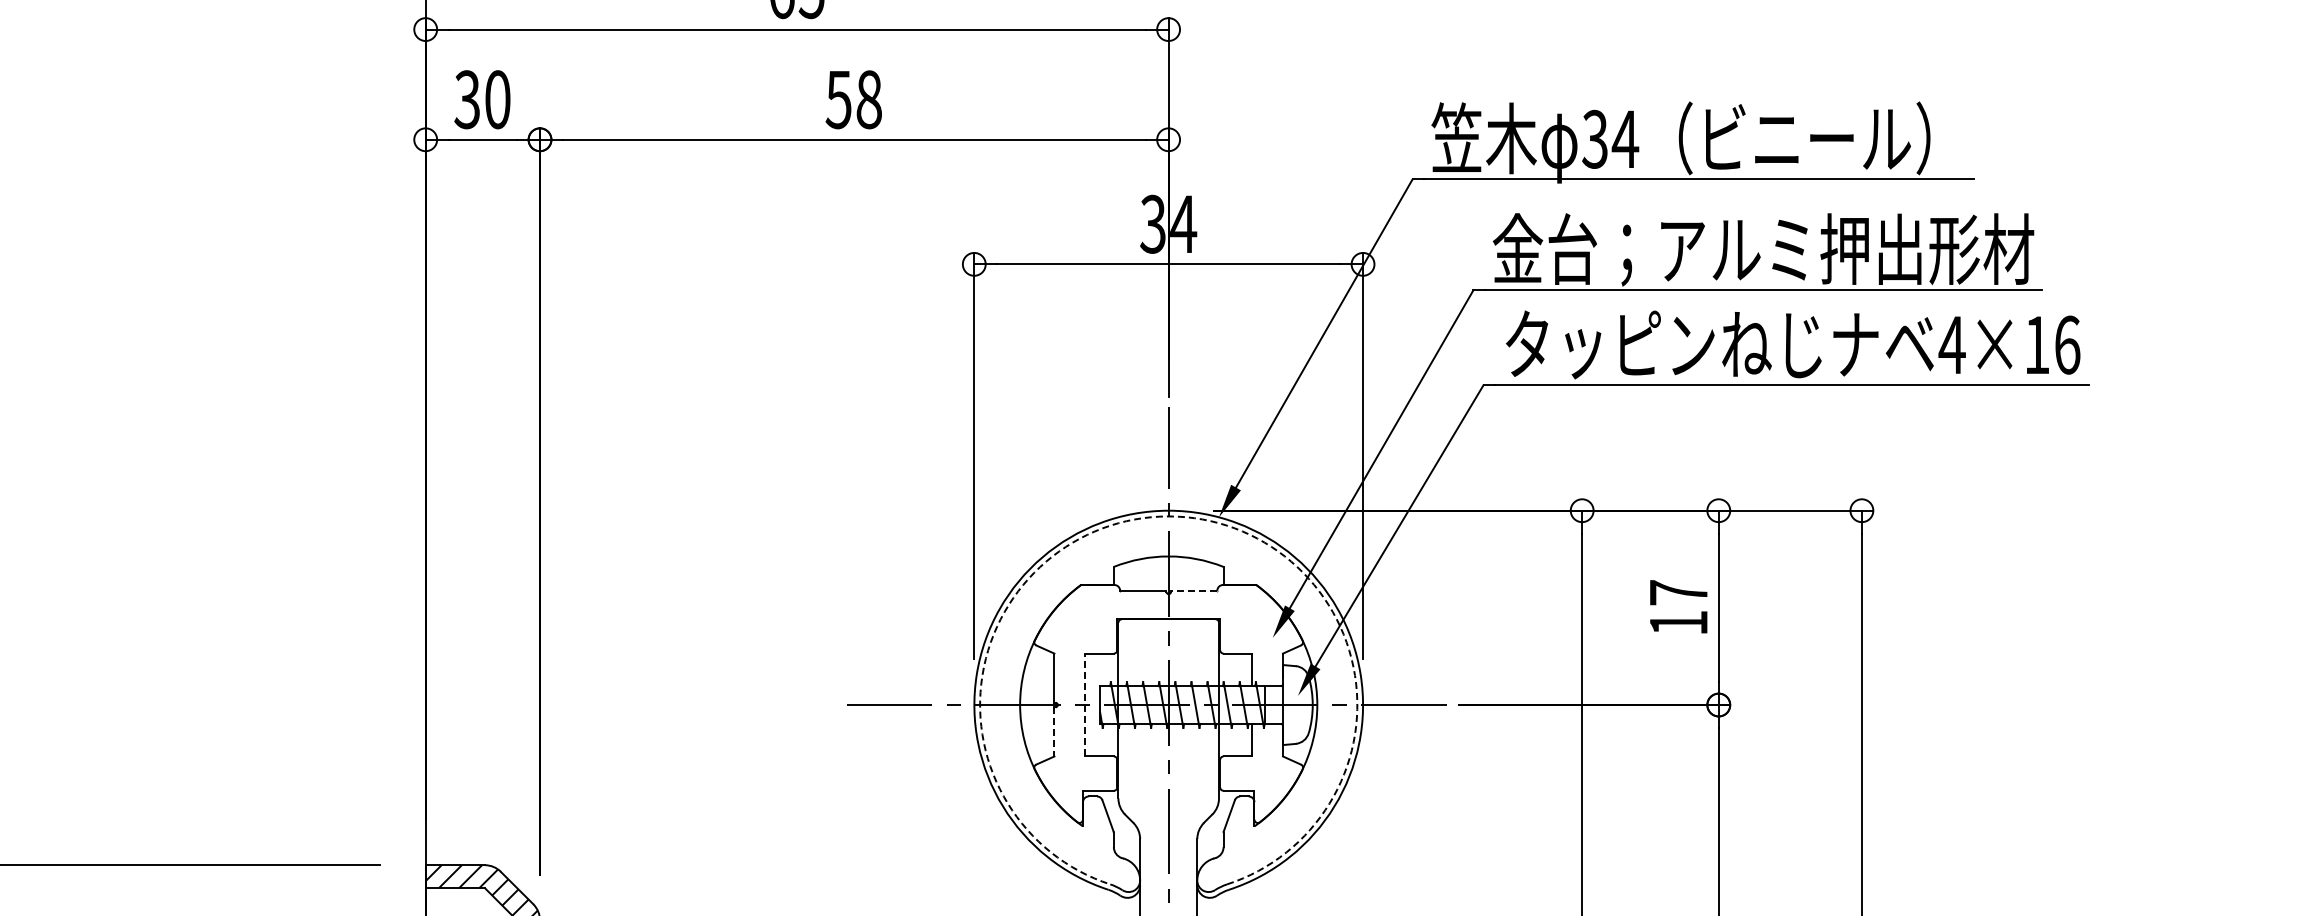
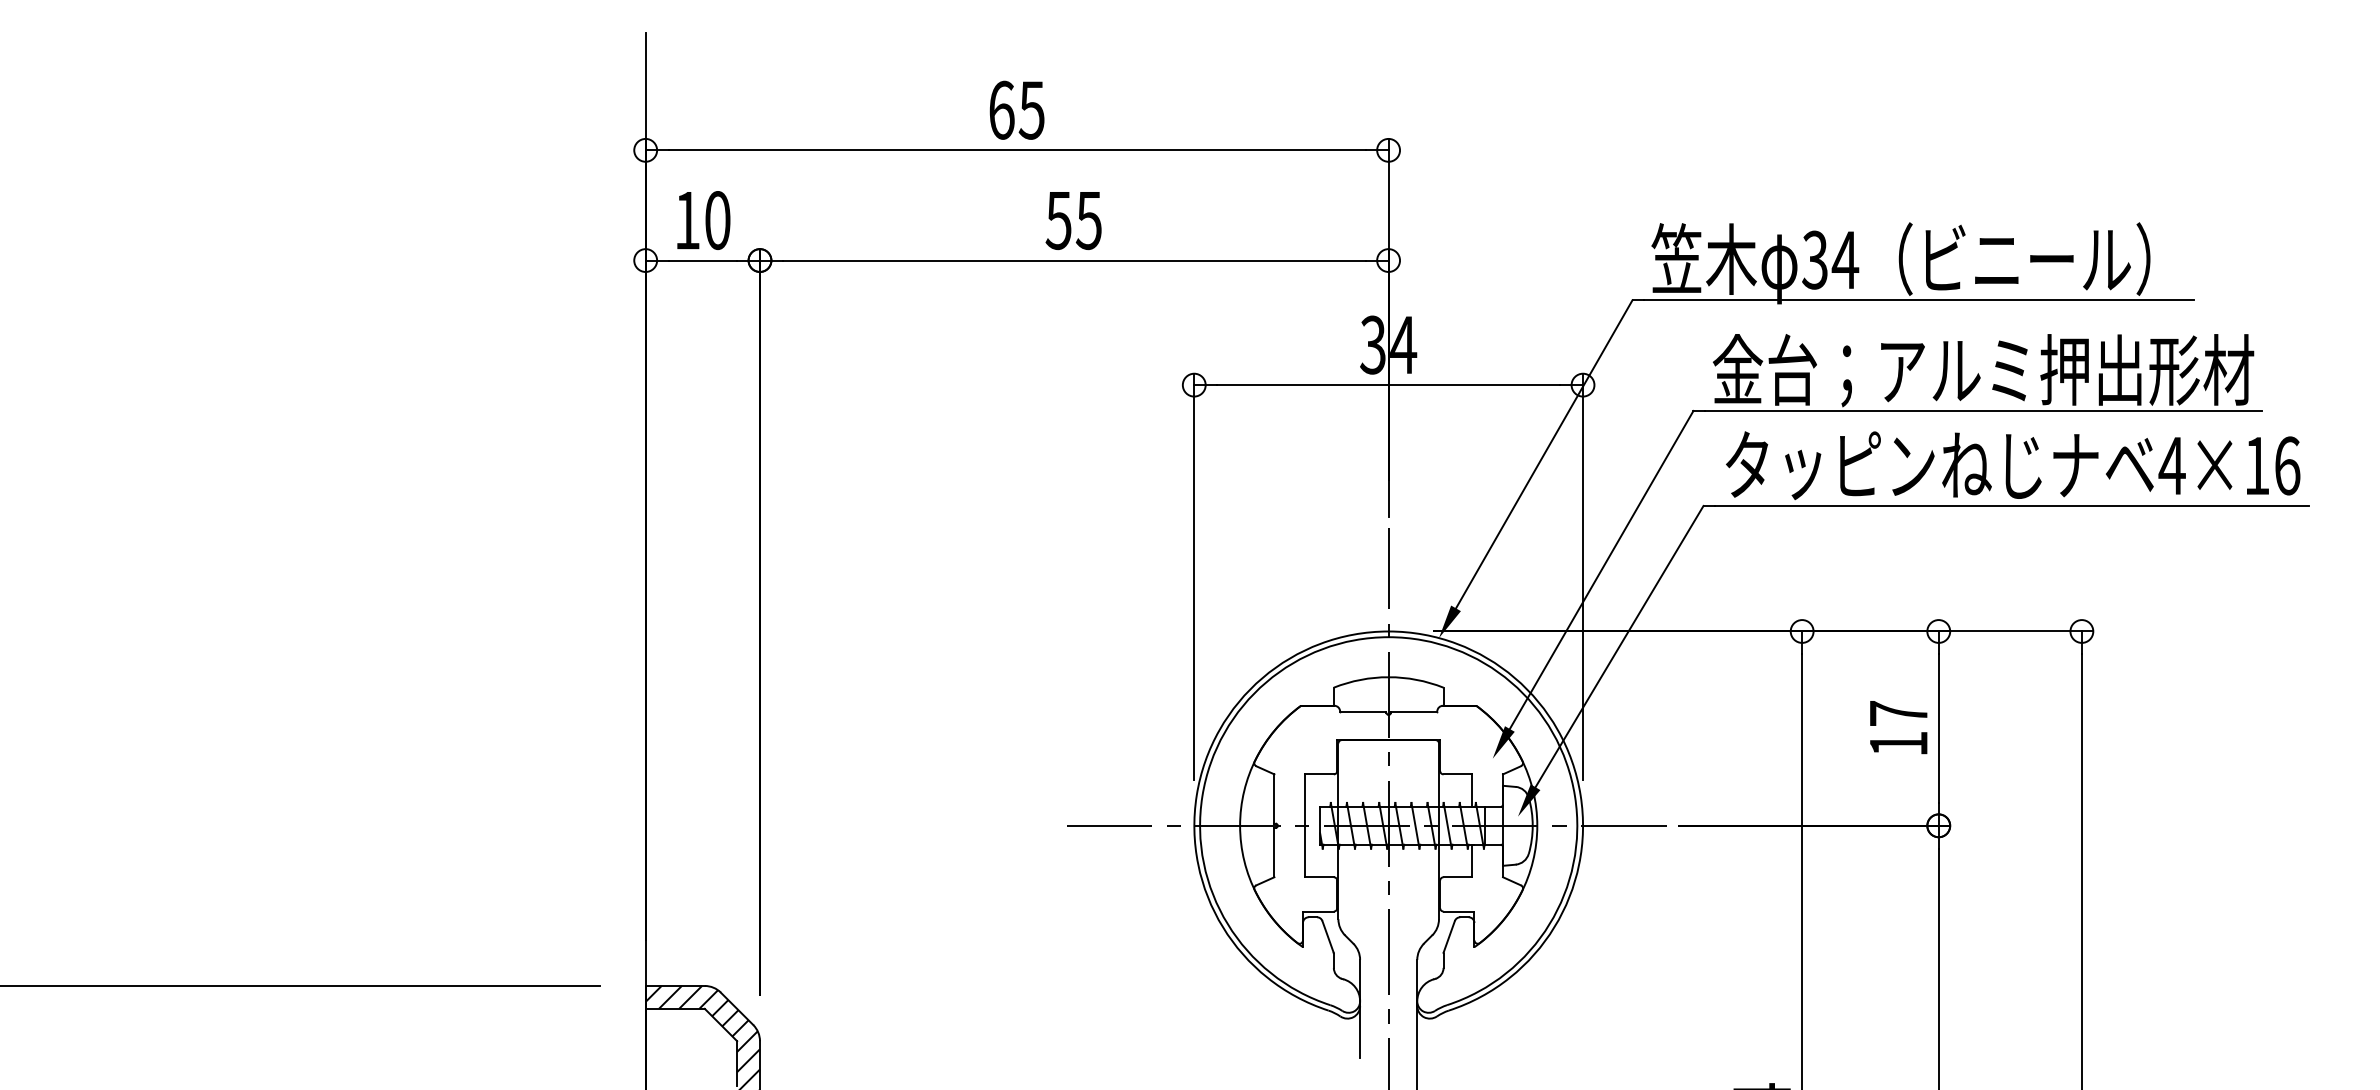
text: (466, 99) -> (686, 220), 30 -> 10
text: (868, 99) -> (1088, 220), 58 -> 55
arc: (1168, 516) -> (1388, 637), dashed -> solid
line: (1193, 590) -> (1413, 711), dashed -> solid
line: (1085, 704) -> (1305, 825), dashed -> solid
line: (1054, 731) -> (1274, 852), dashed -> solid

